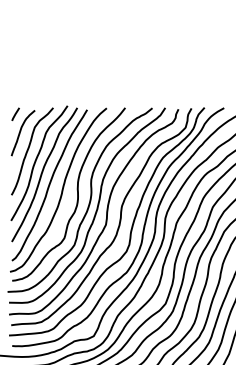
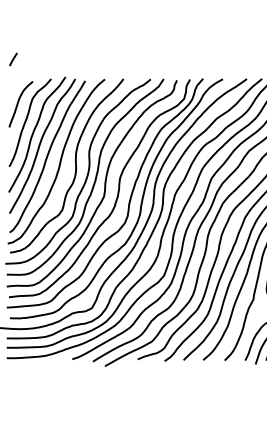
line: (15, 114) -> (13, 59), moved

